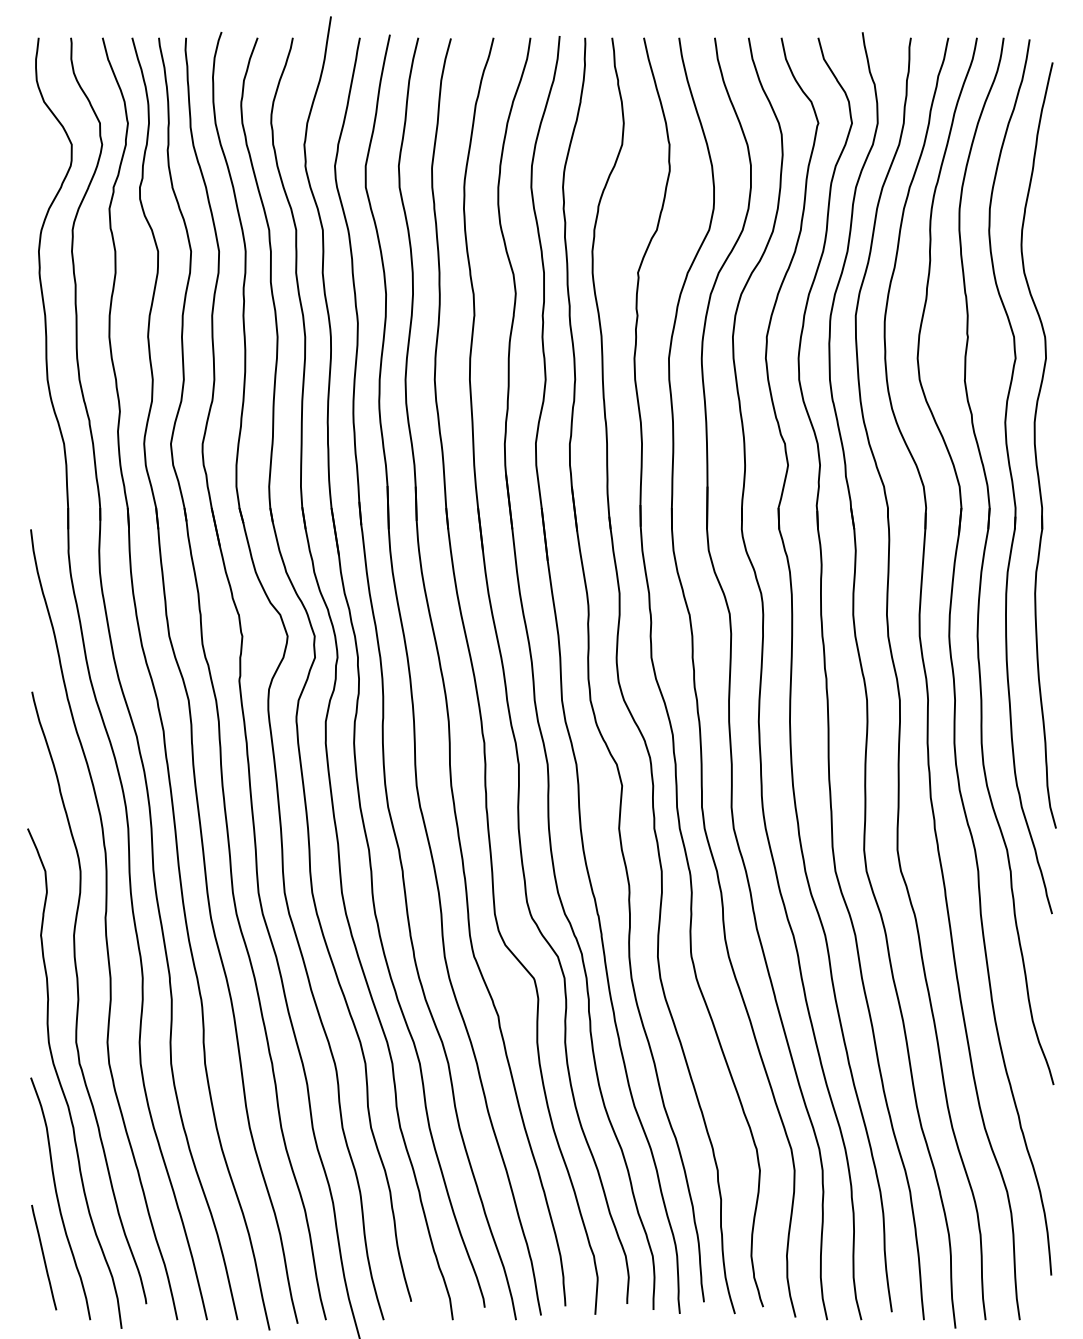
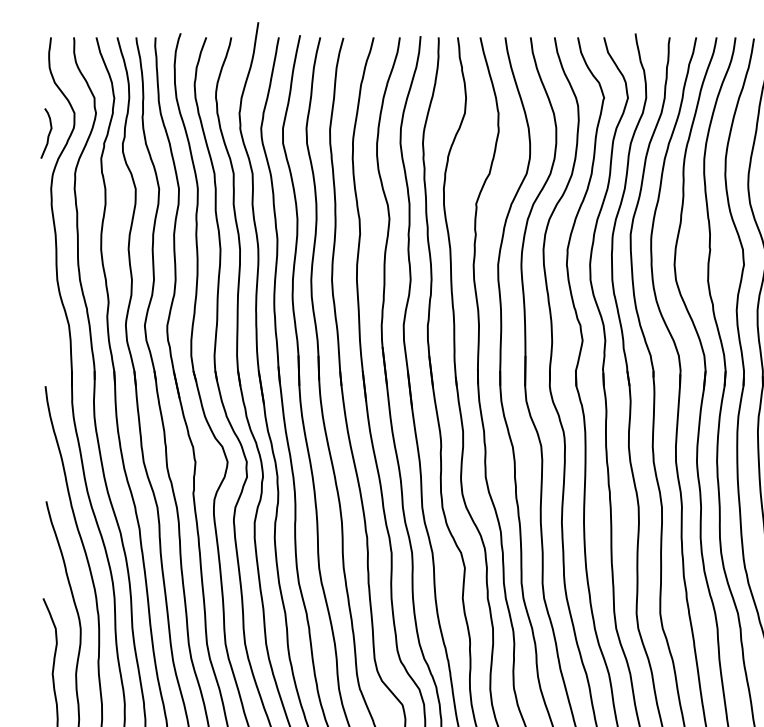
curve: (35, 173) -> (48, 133), added

